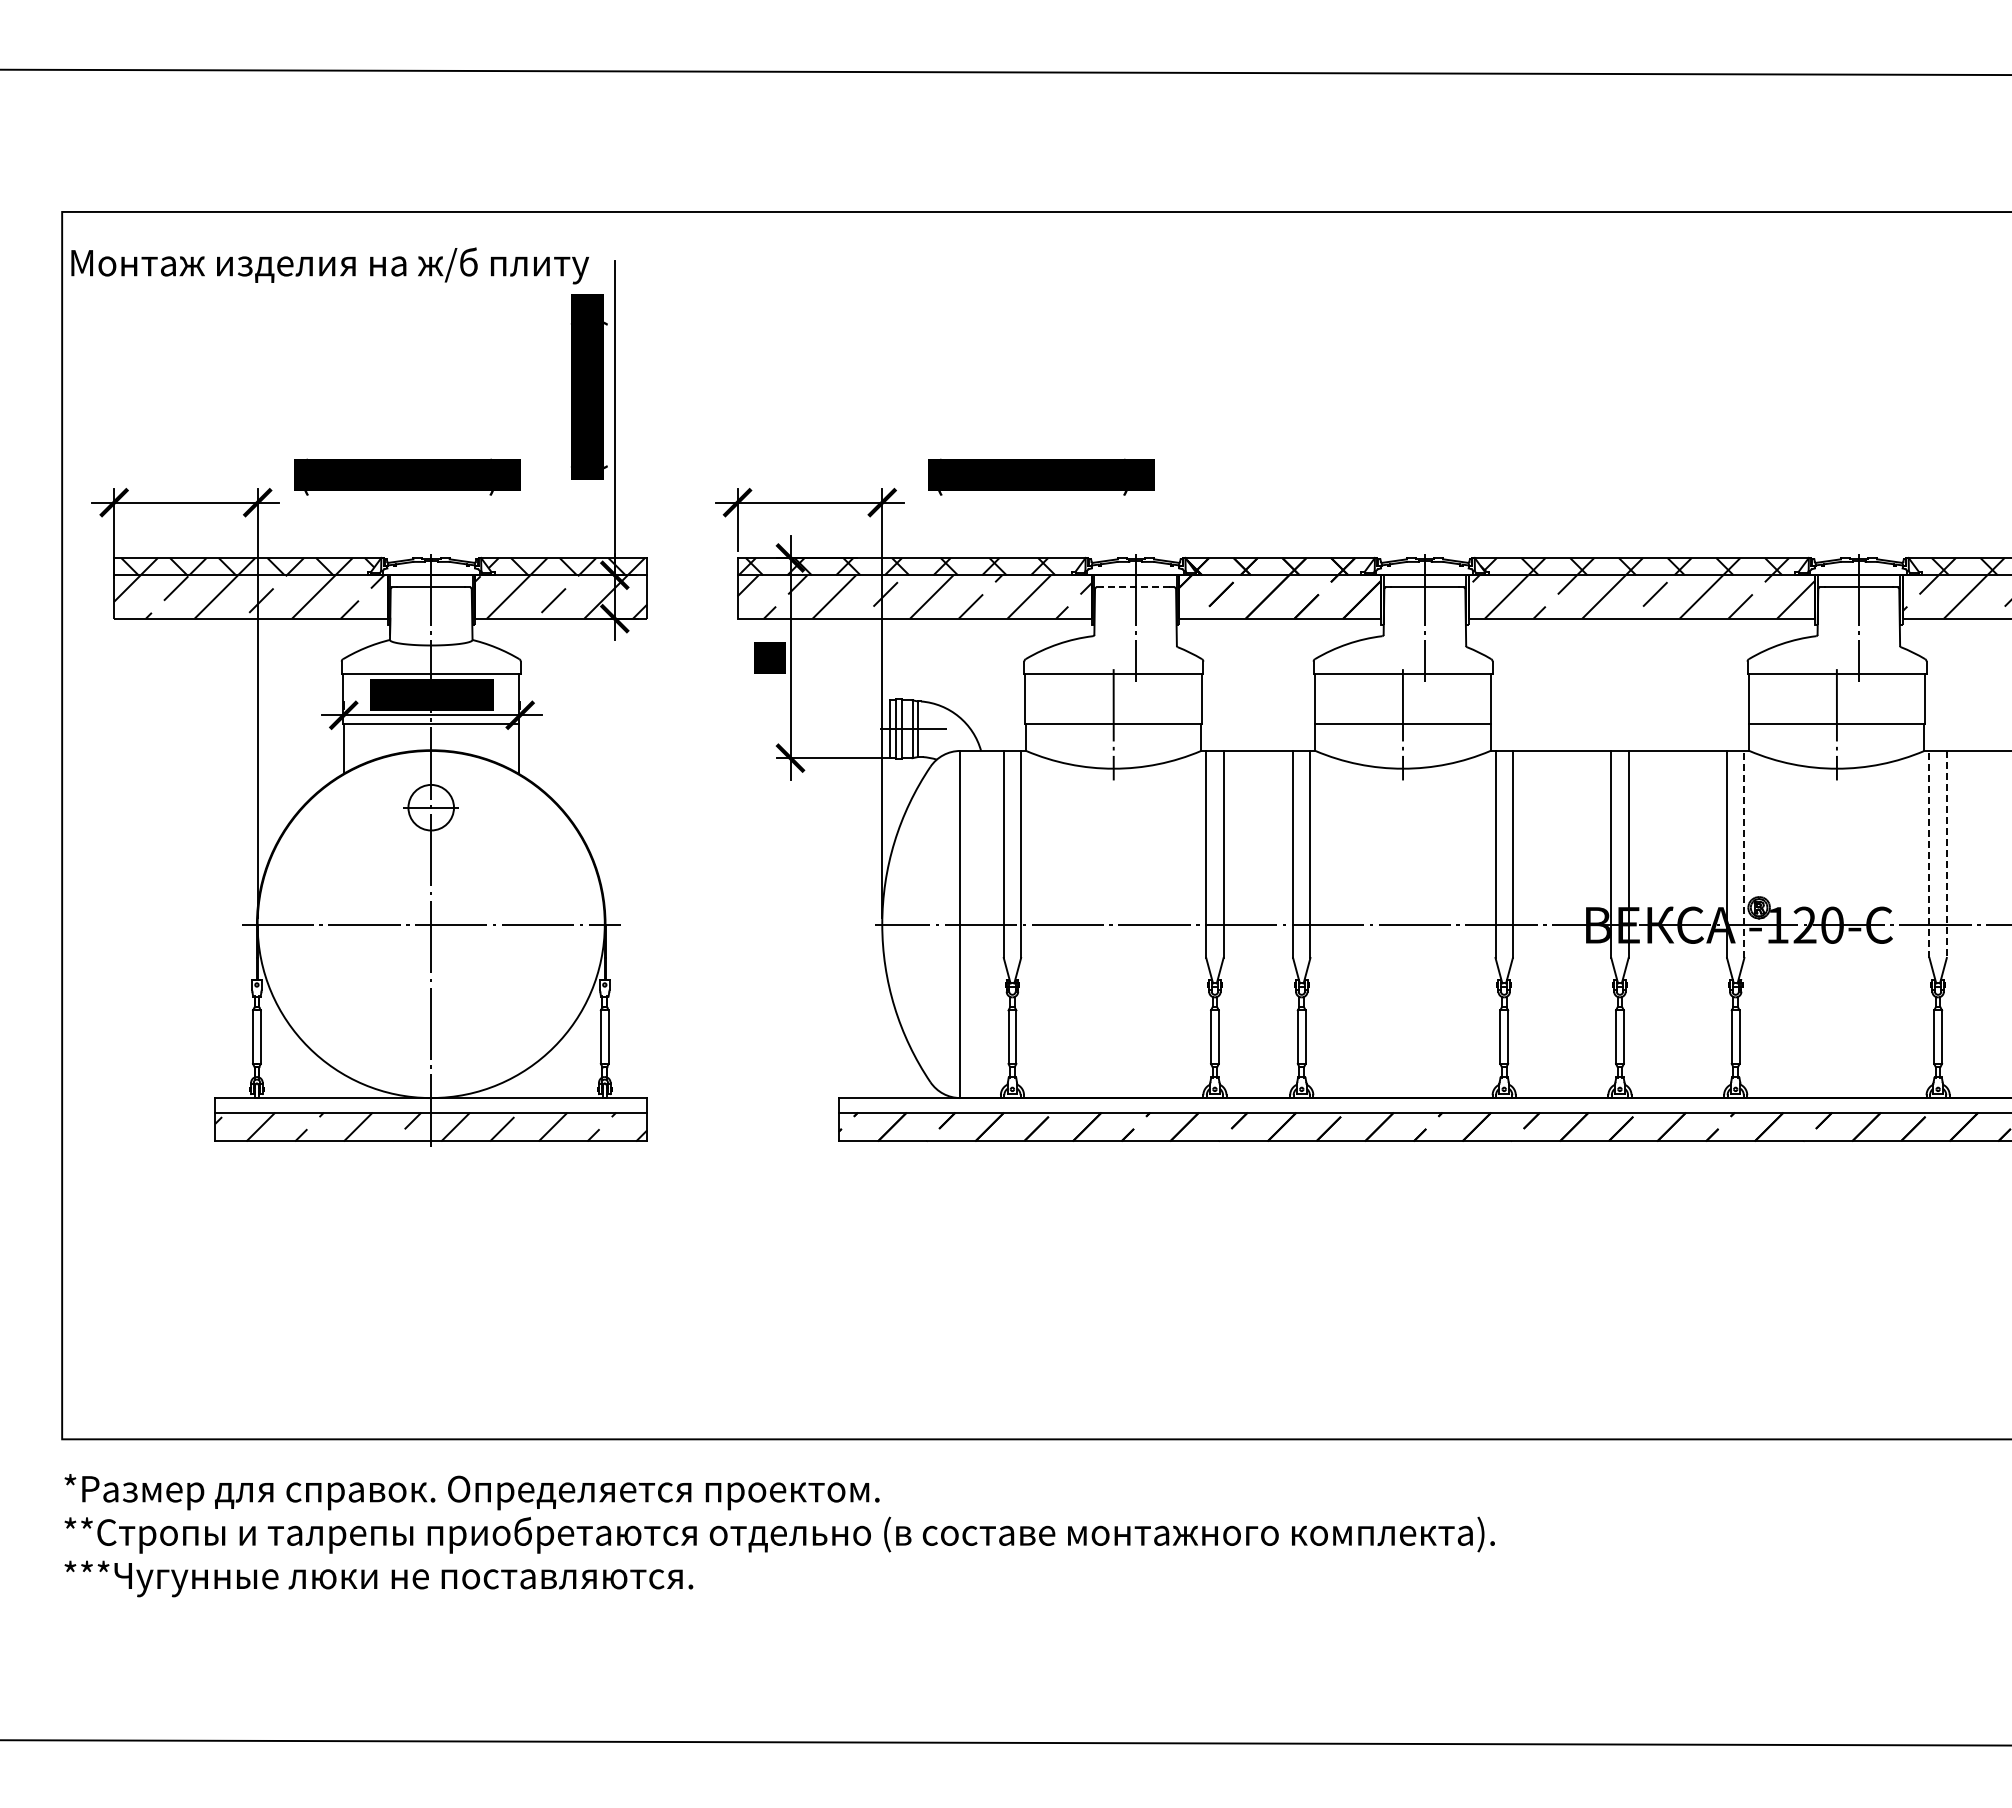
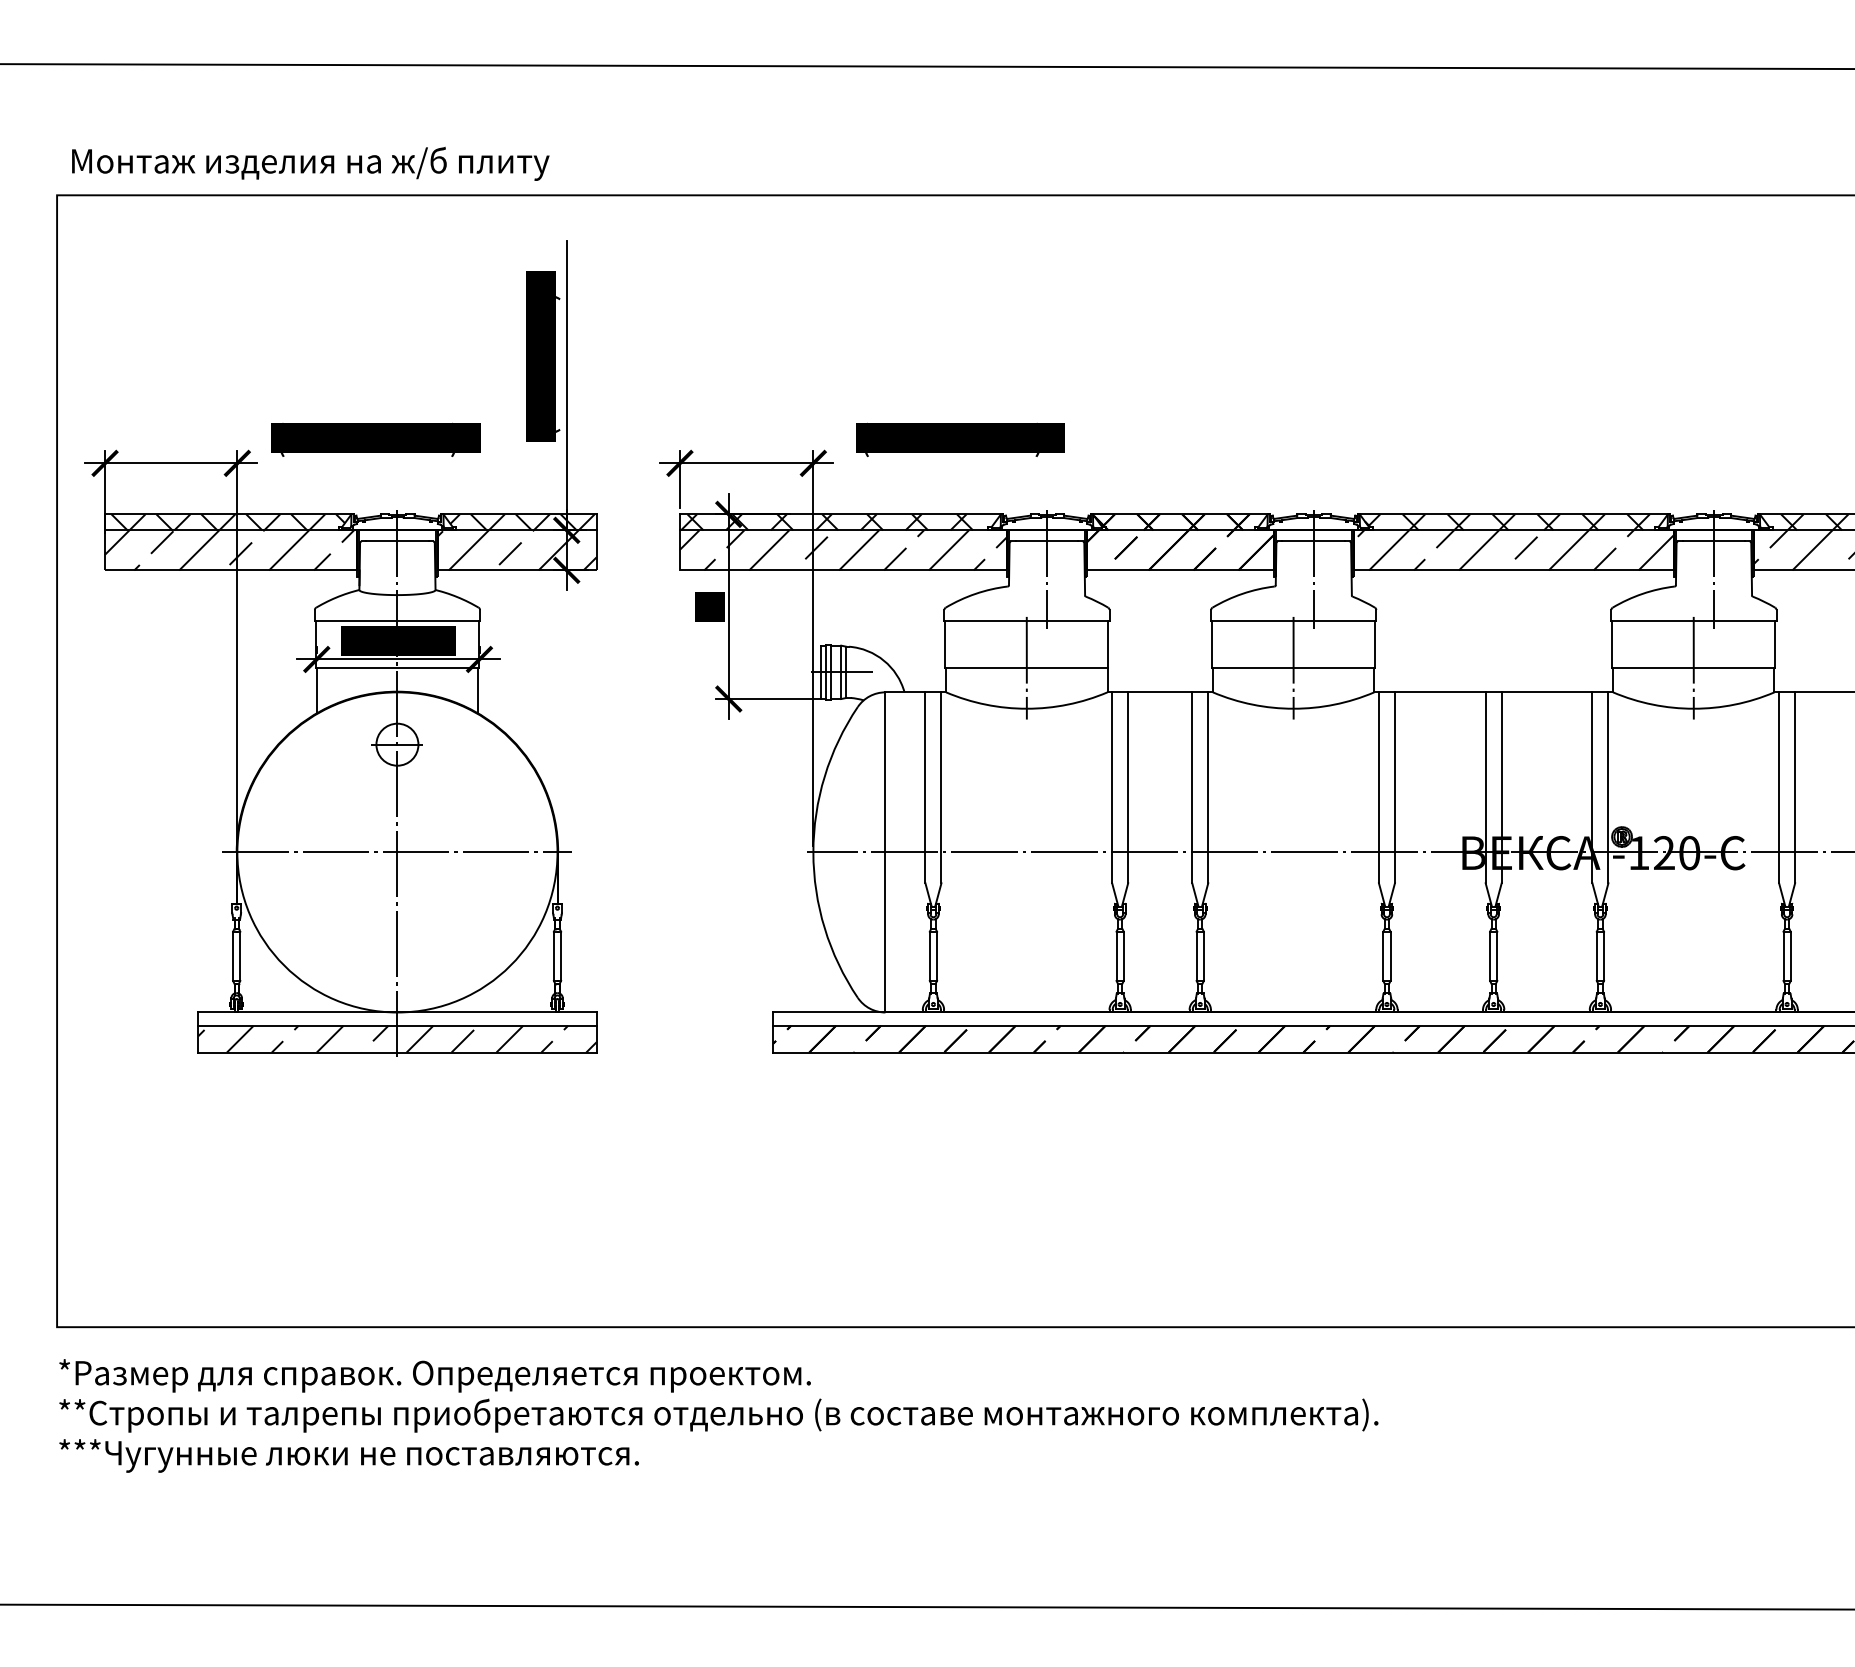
text: (330, 265) -> (311, 163), moved
line: (1135, 587) -> (1046, 541), dashed -> solid
line: (1744, 854) -> (1608, 787), dashed -> solid
line: (1929, 854) -> (1779, 787), dashed -> solid
line: (1946, 854) -> (1794, 787), dashed -> solid

